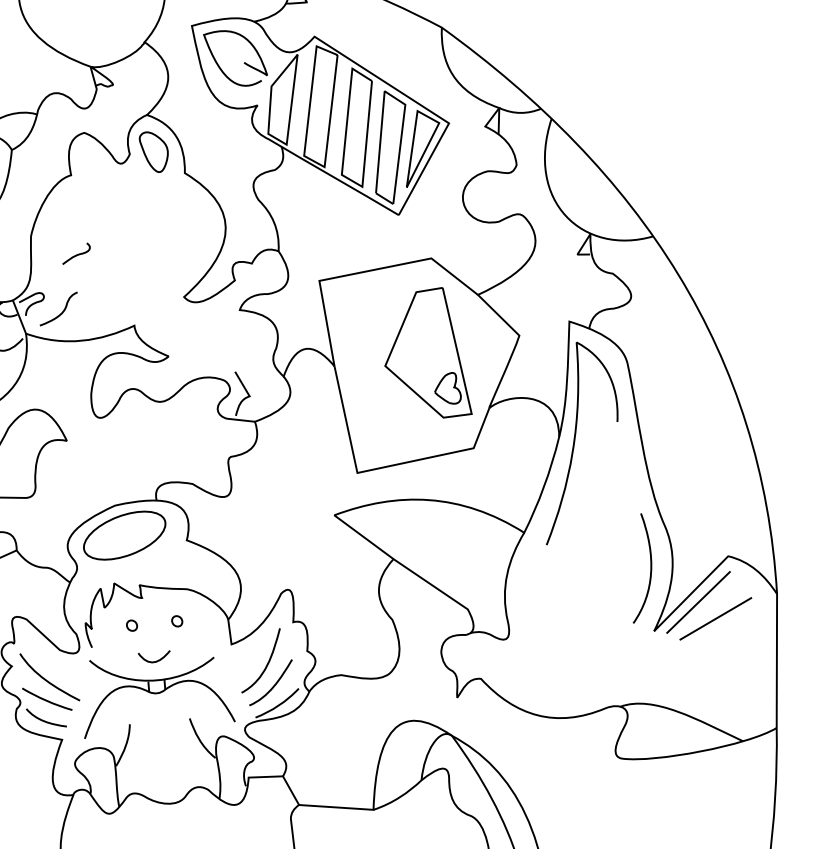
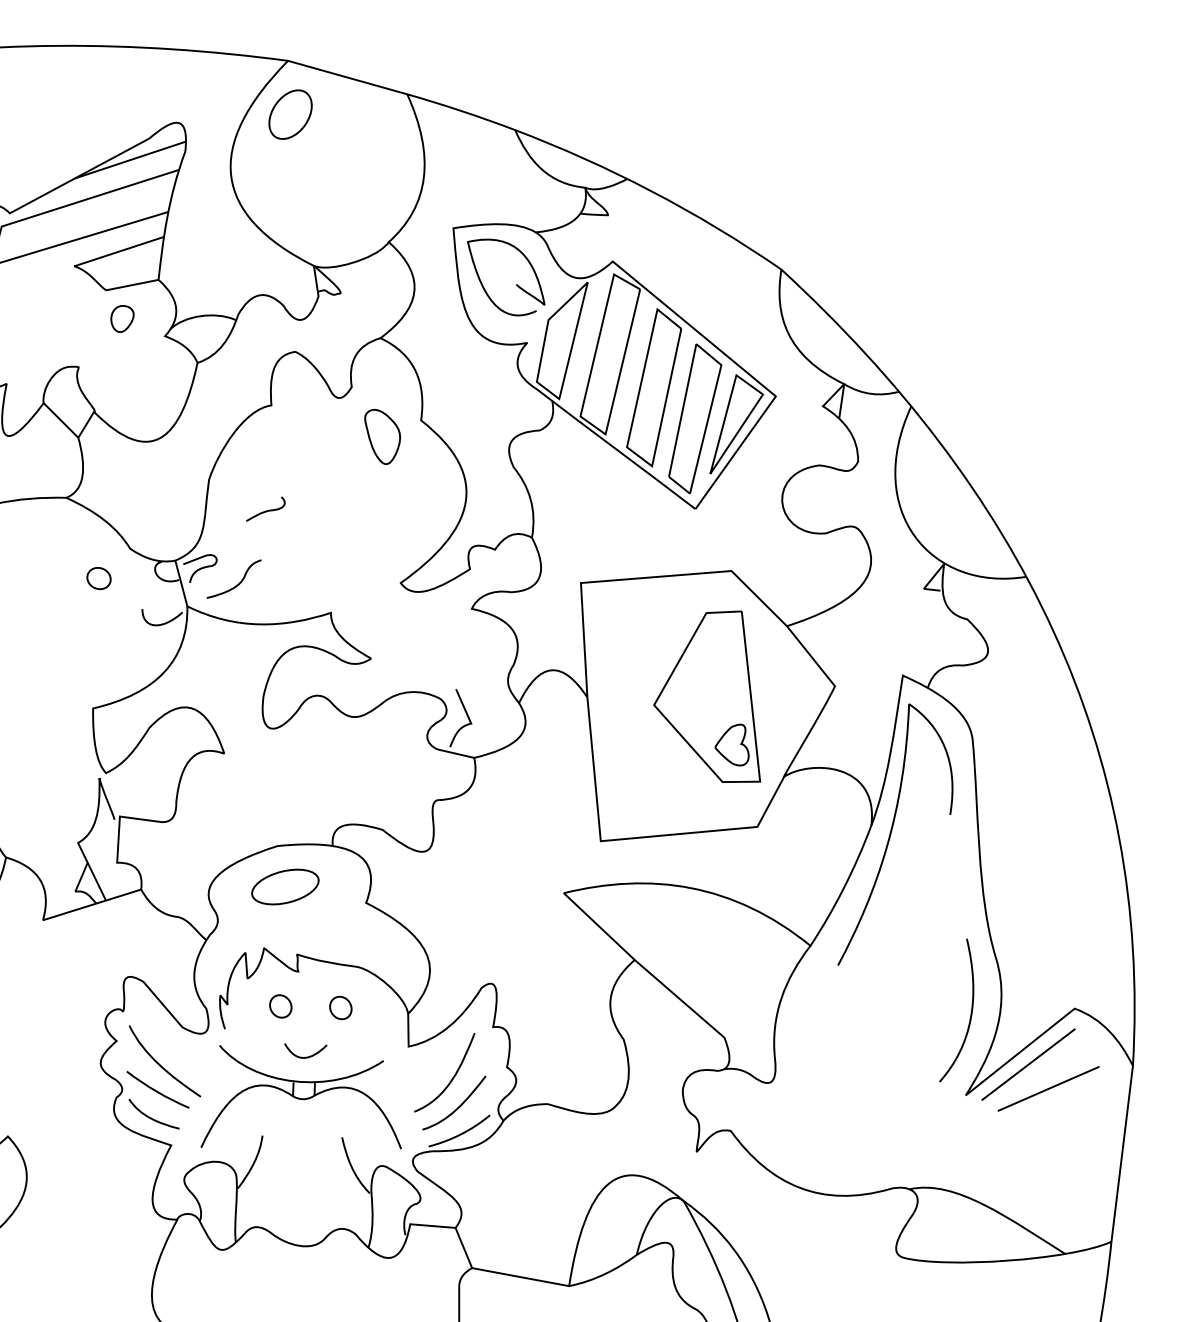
part: (154, 151) -> (382, 436), moved
part: (124, 535) -> (285, 886), size x0.6
part: (176, 621) -> (340, 1007), size x1.6
part: (131, 625) -> (280, 1006), size x1.6

